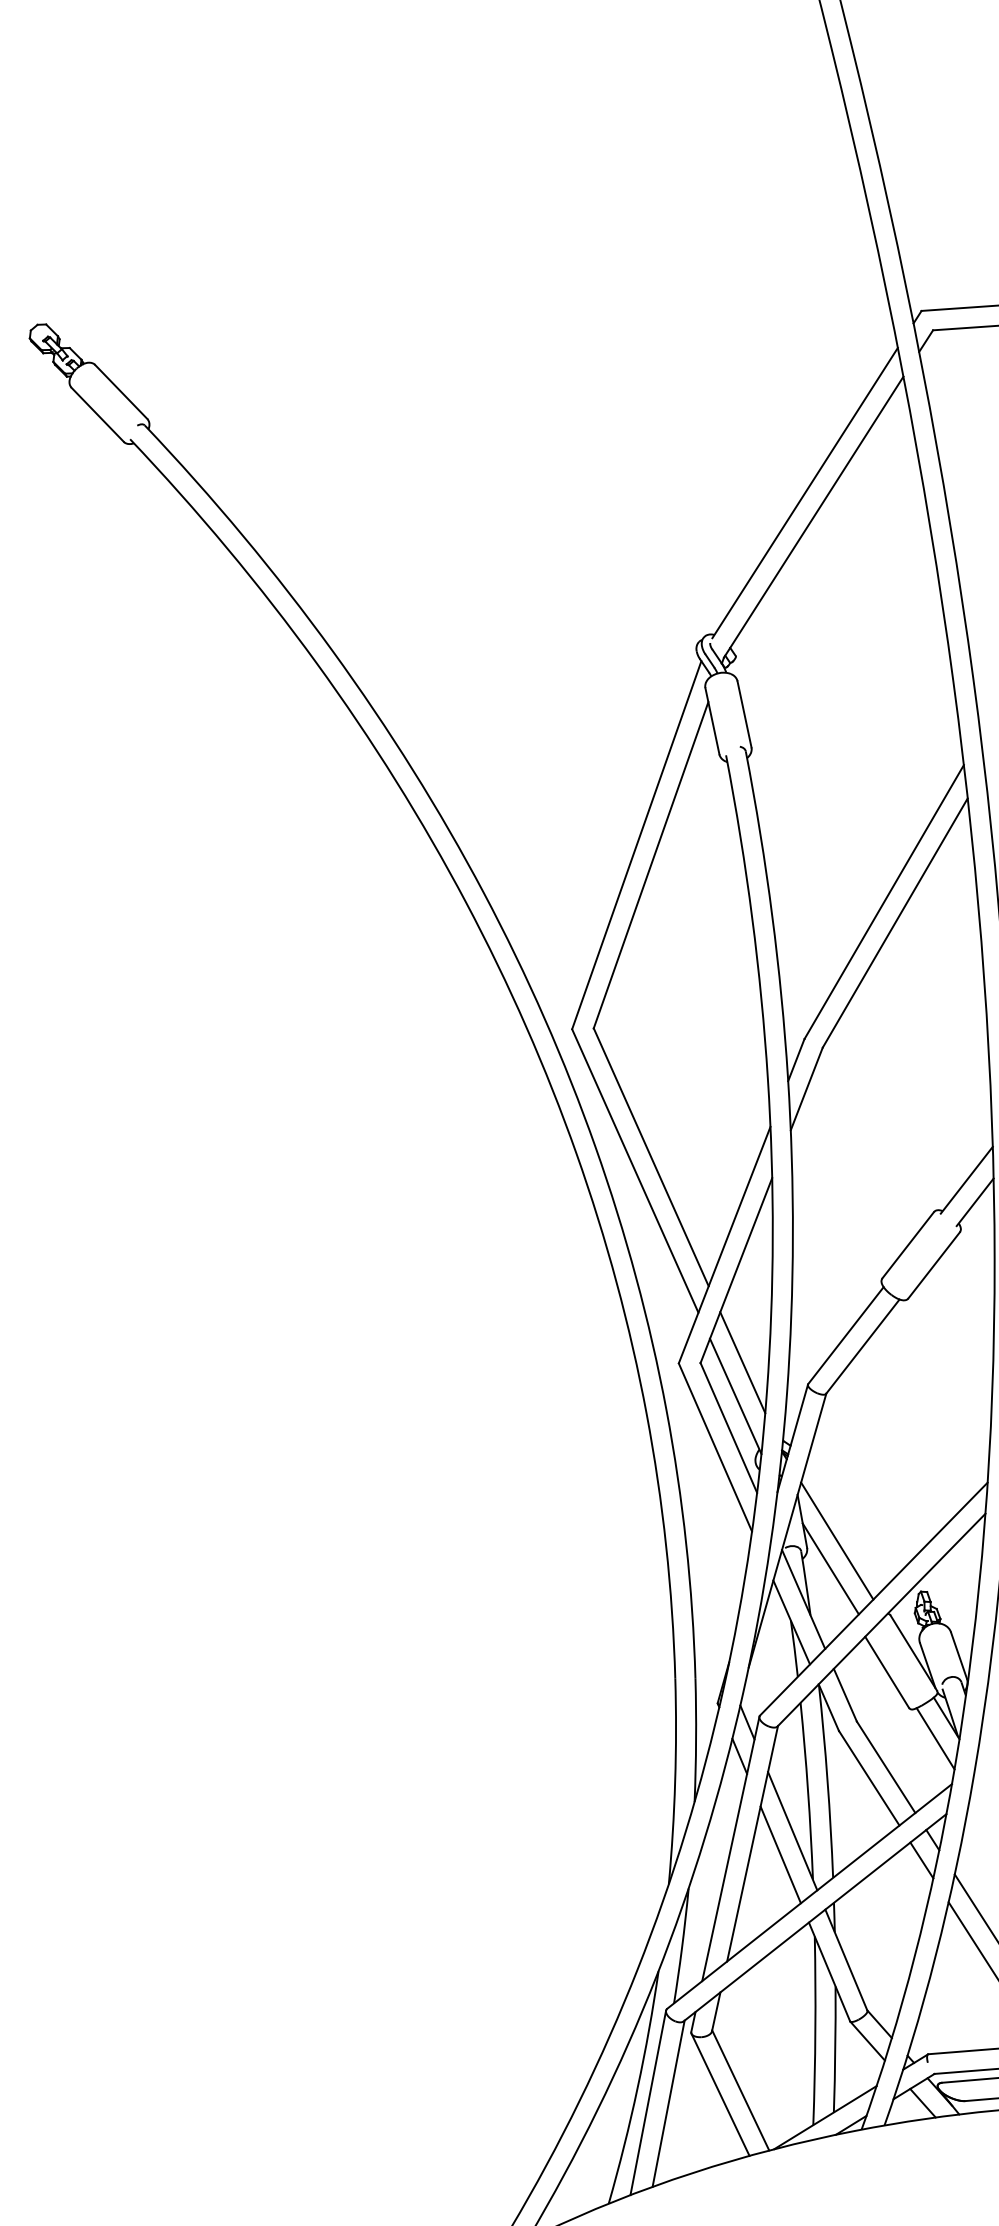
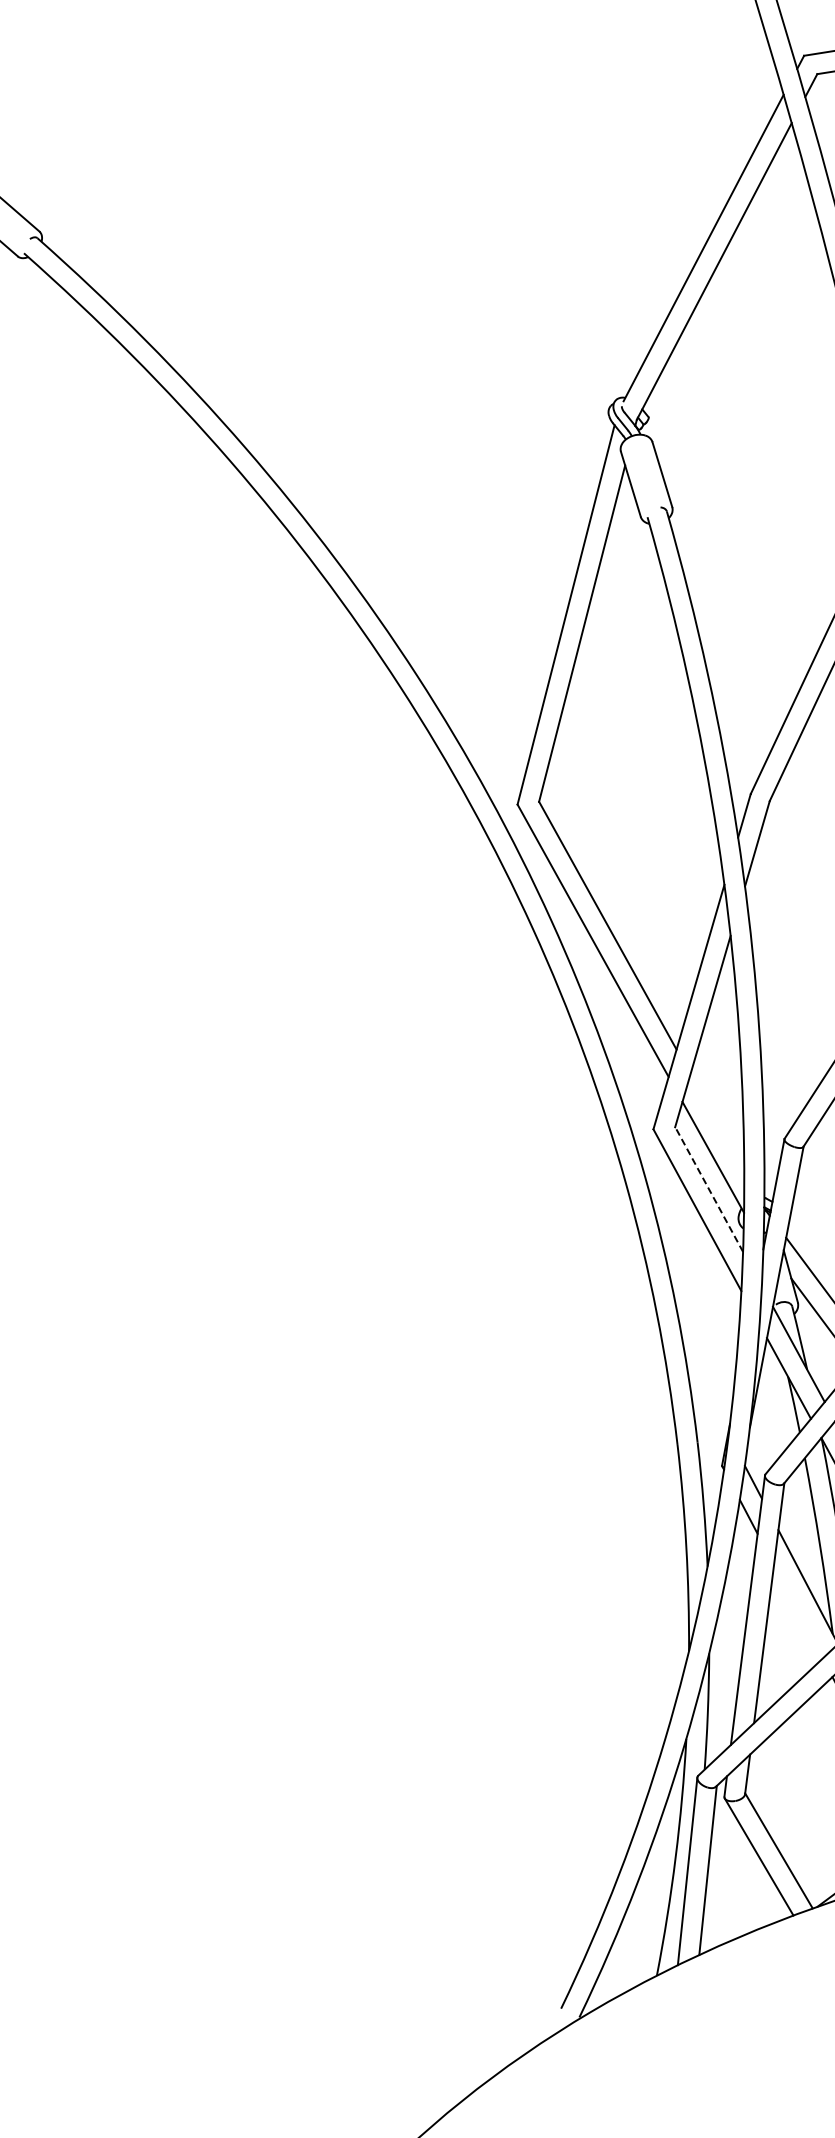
line: (742, 1362) -> (717, 1122), removed
line: (728, 1427) -> (708, 1189), solid -> dashed
line: (780, 1854) -> (798, 1611), removed

